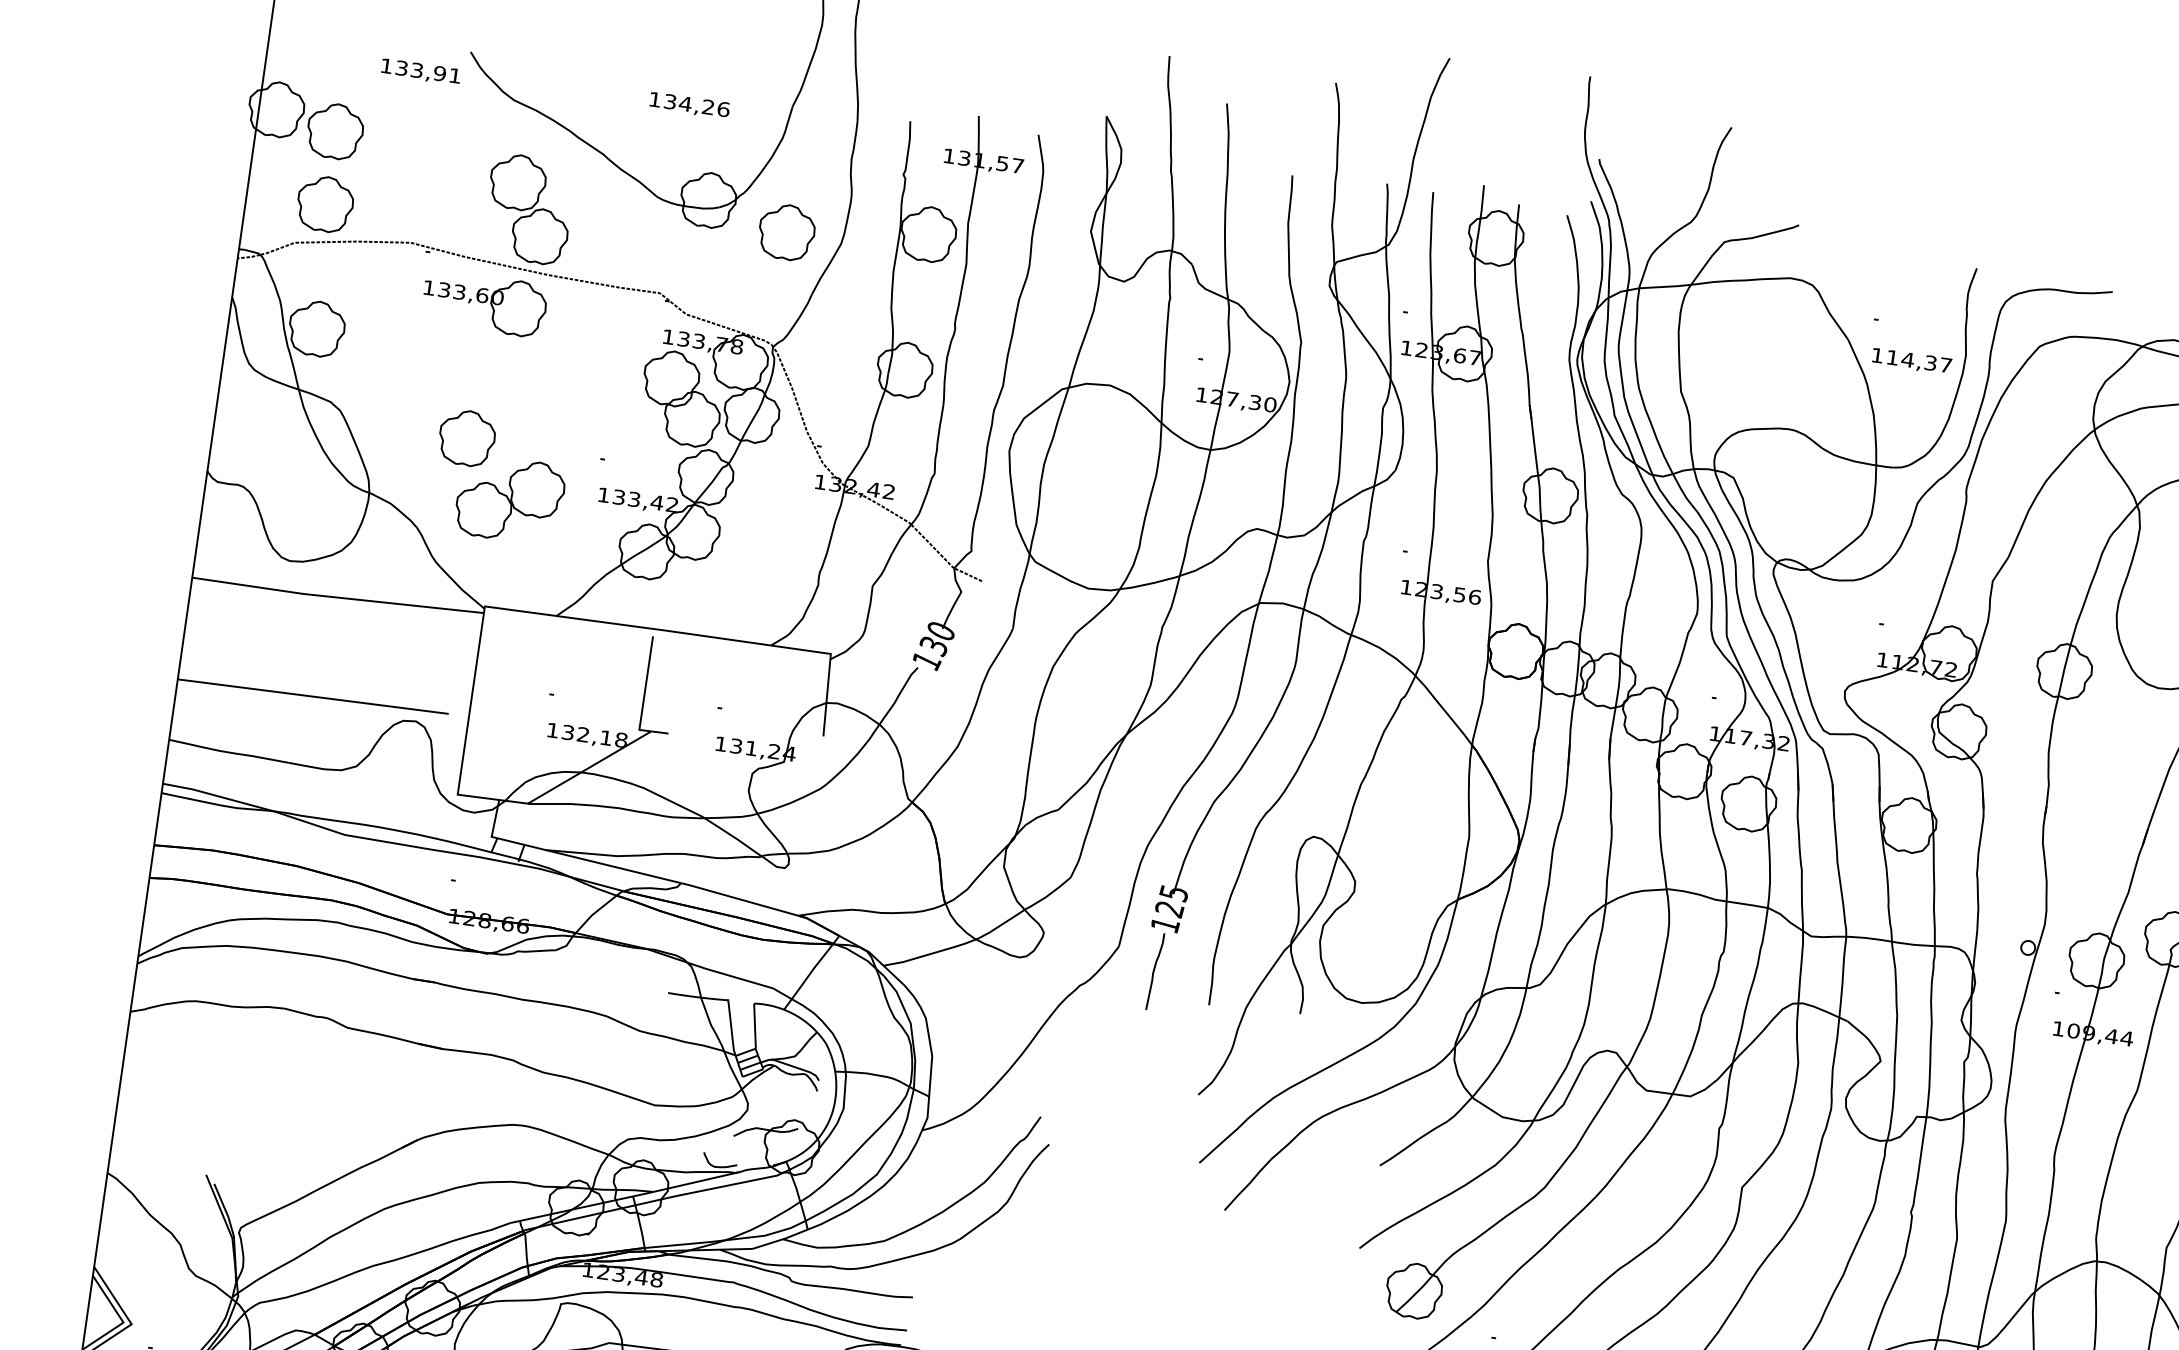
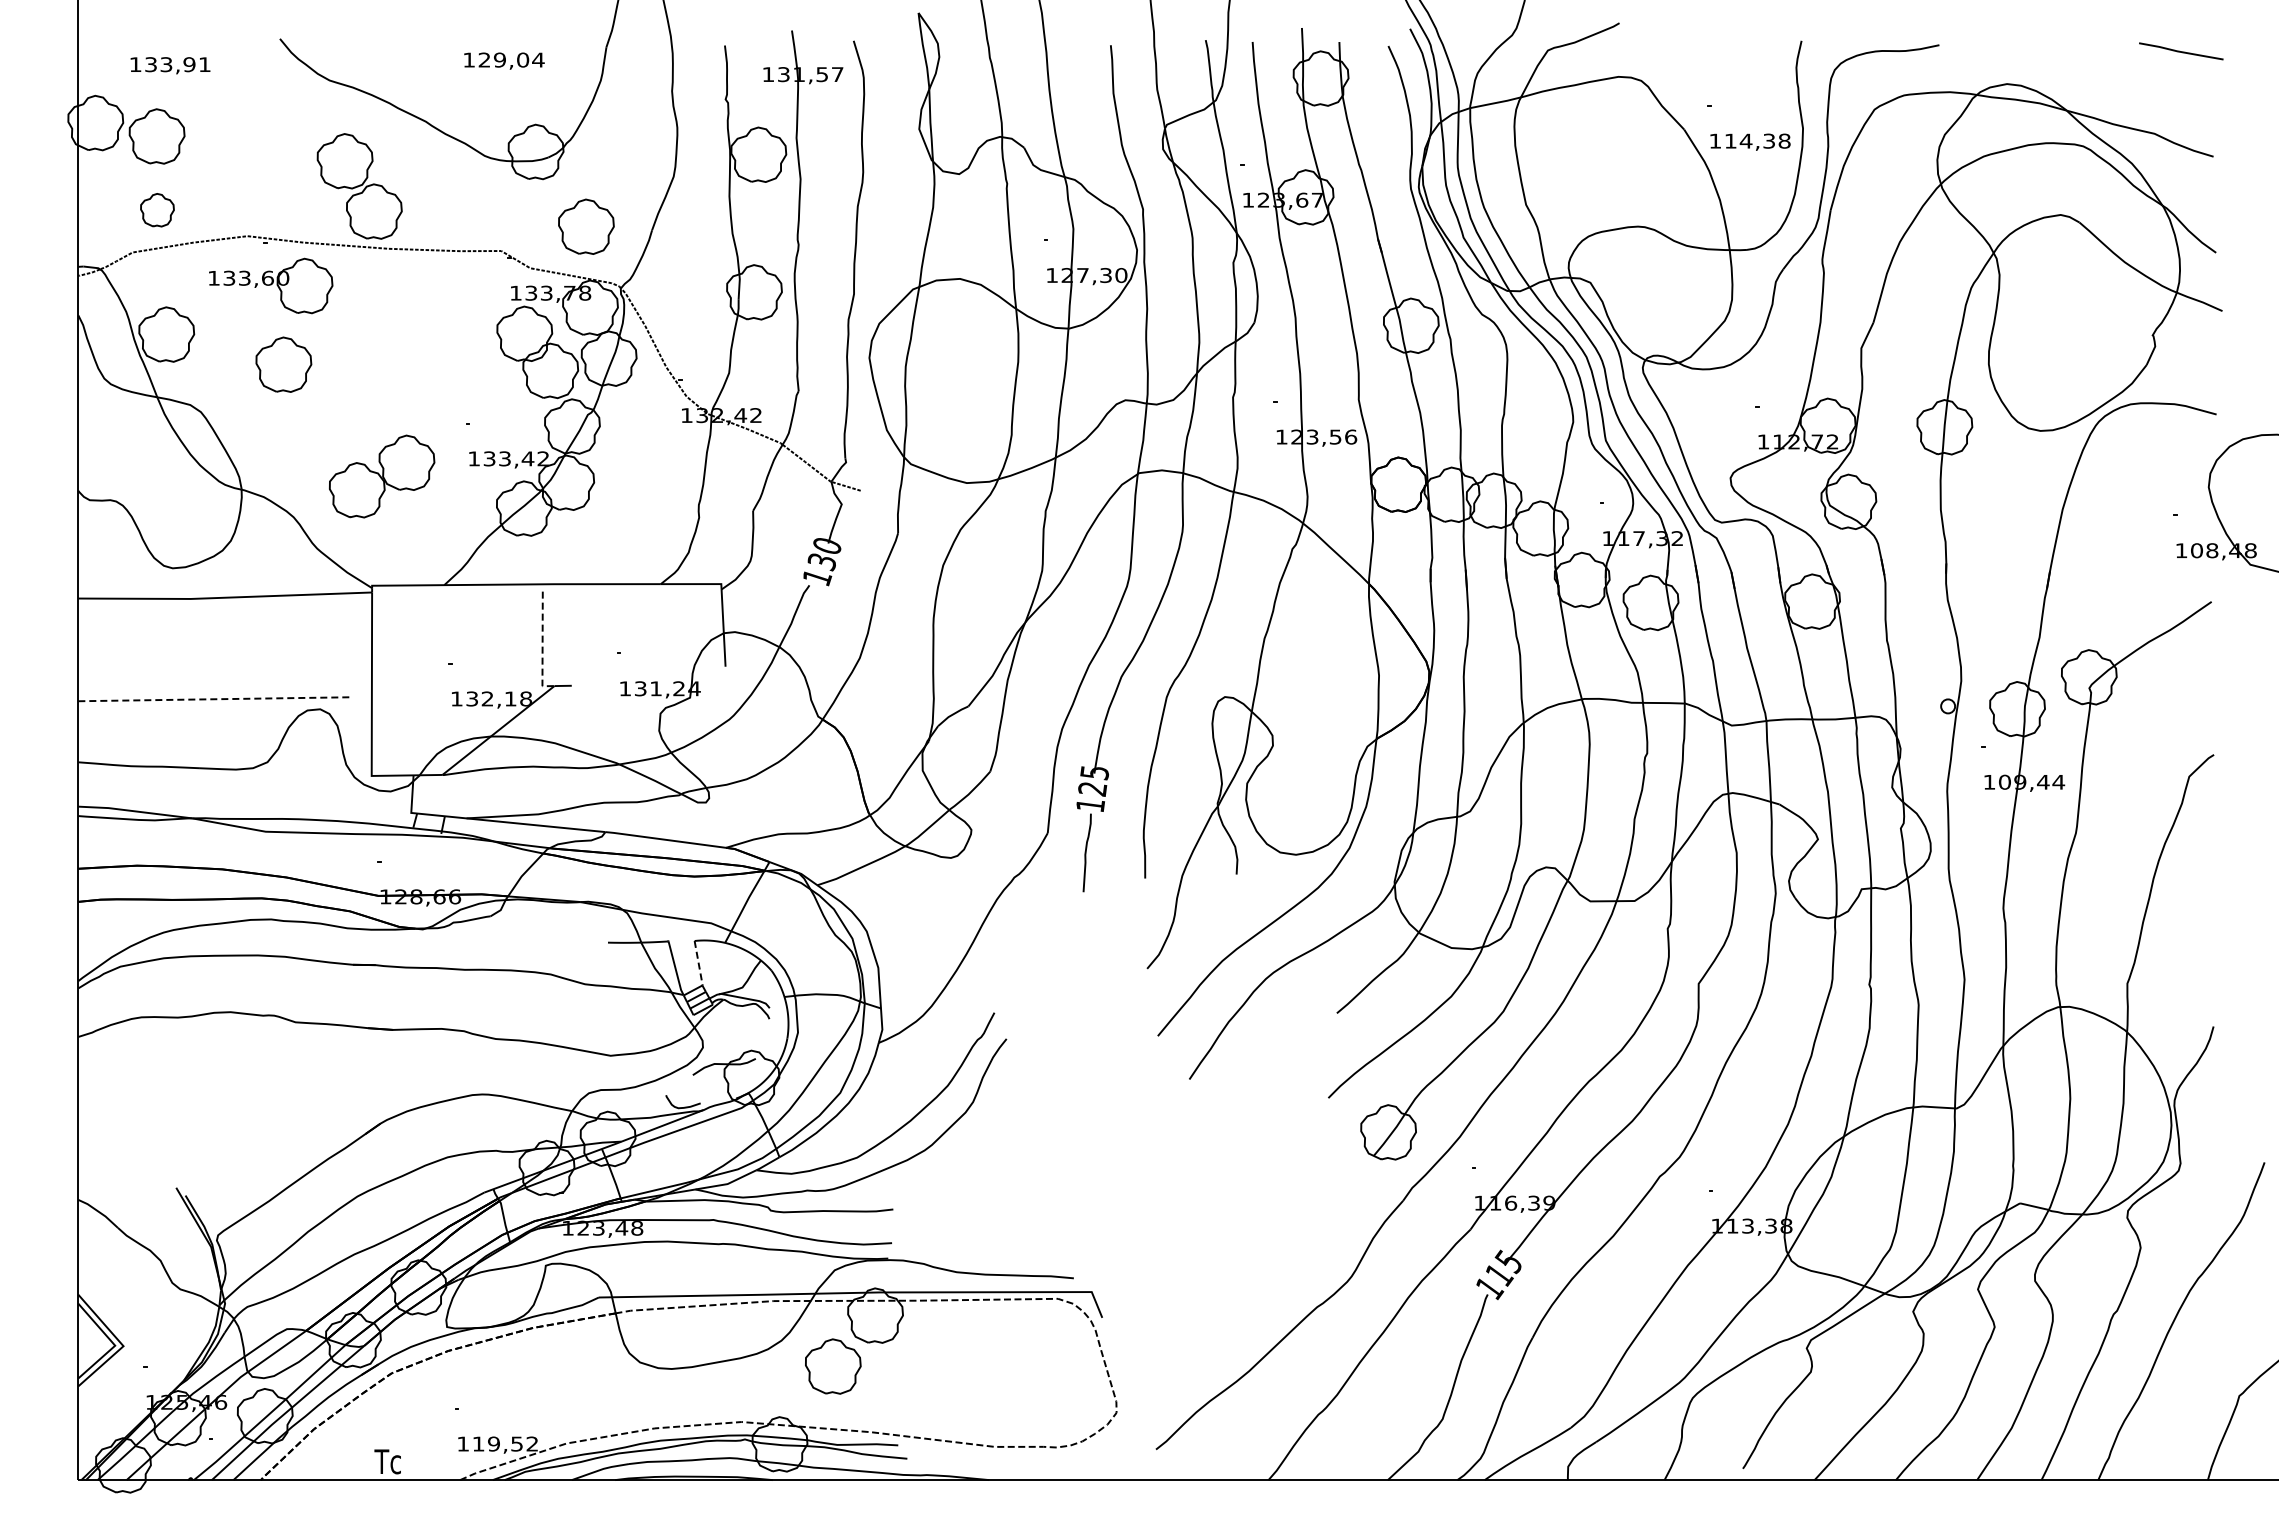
text: (420, 71) -> (170, 65), moved
text: (697, 105) -> (511, 59), 134,26 -> 129,04
part: (325, 204) -> (157, 210), size x0.6
part: (787, 232) -> (586, 226), moved
part: (485, 303) -> (271, 285), moved
text: (1945, 364) -> (1784, 140), 114,37 -> 114,38
part: (466, 437) -> (283, 364), moved
line: (645, 690) -> (542, 646), solid -> dashed
line: (312, 696) -> (214, 699), solid -> dashed
line: (754, 1026) -> (698, 963), solid -> dashed

